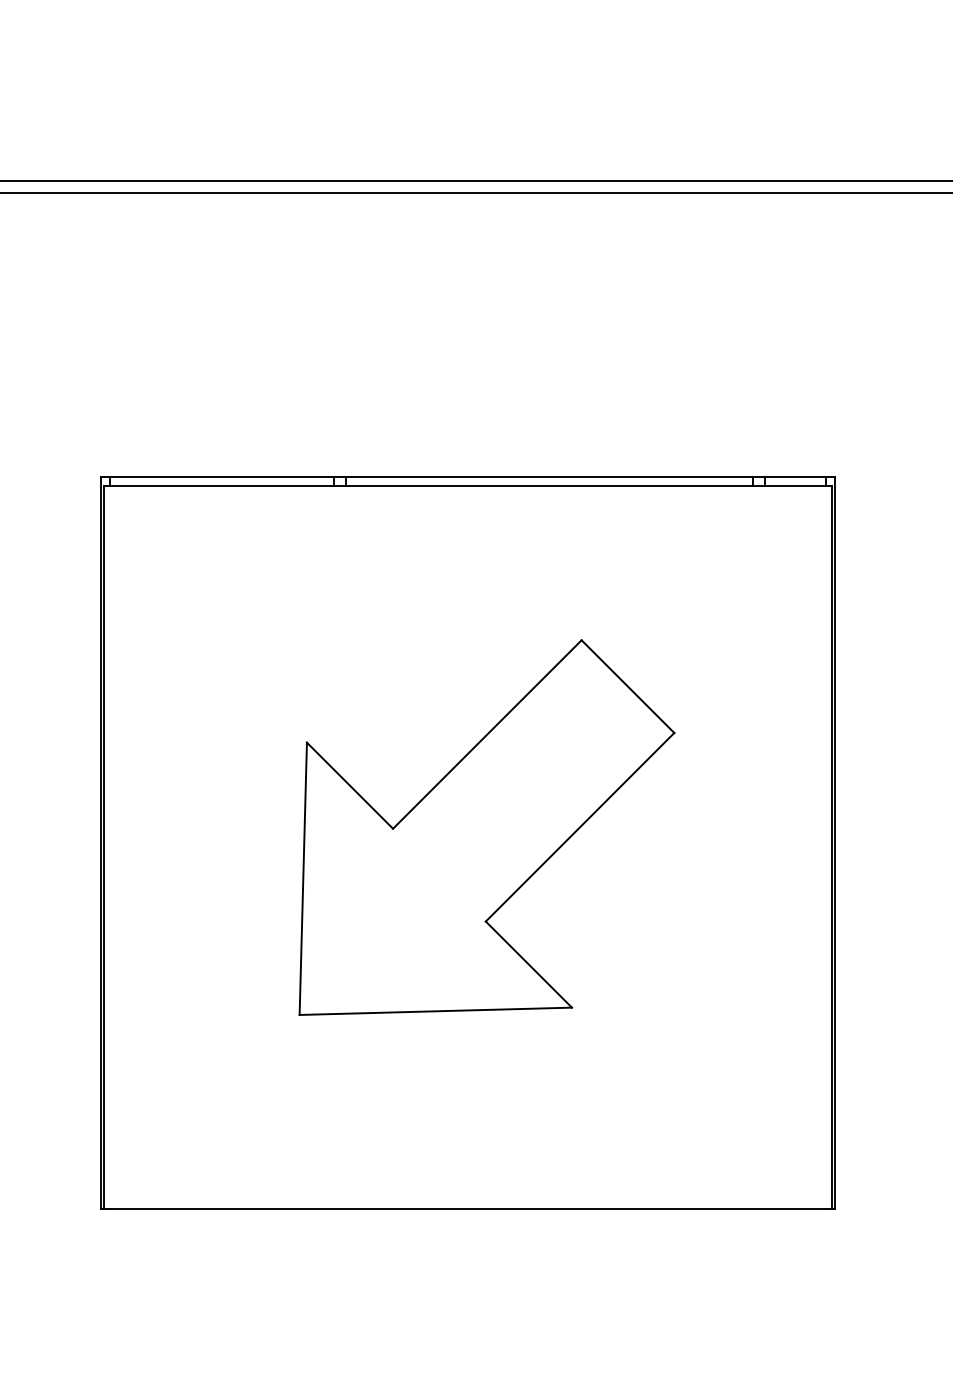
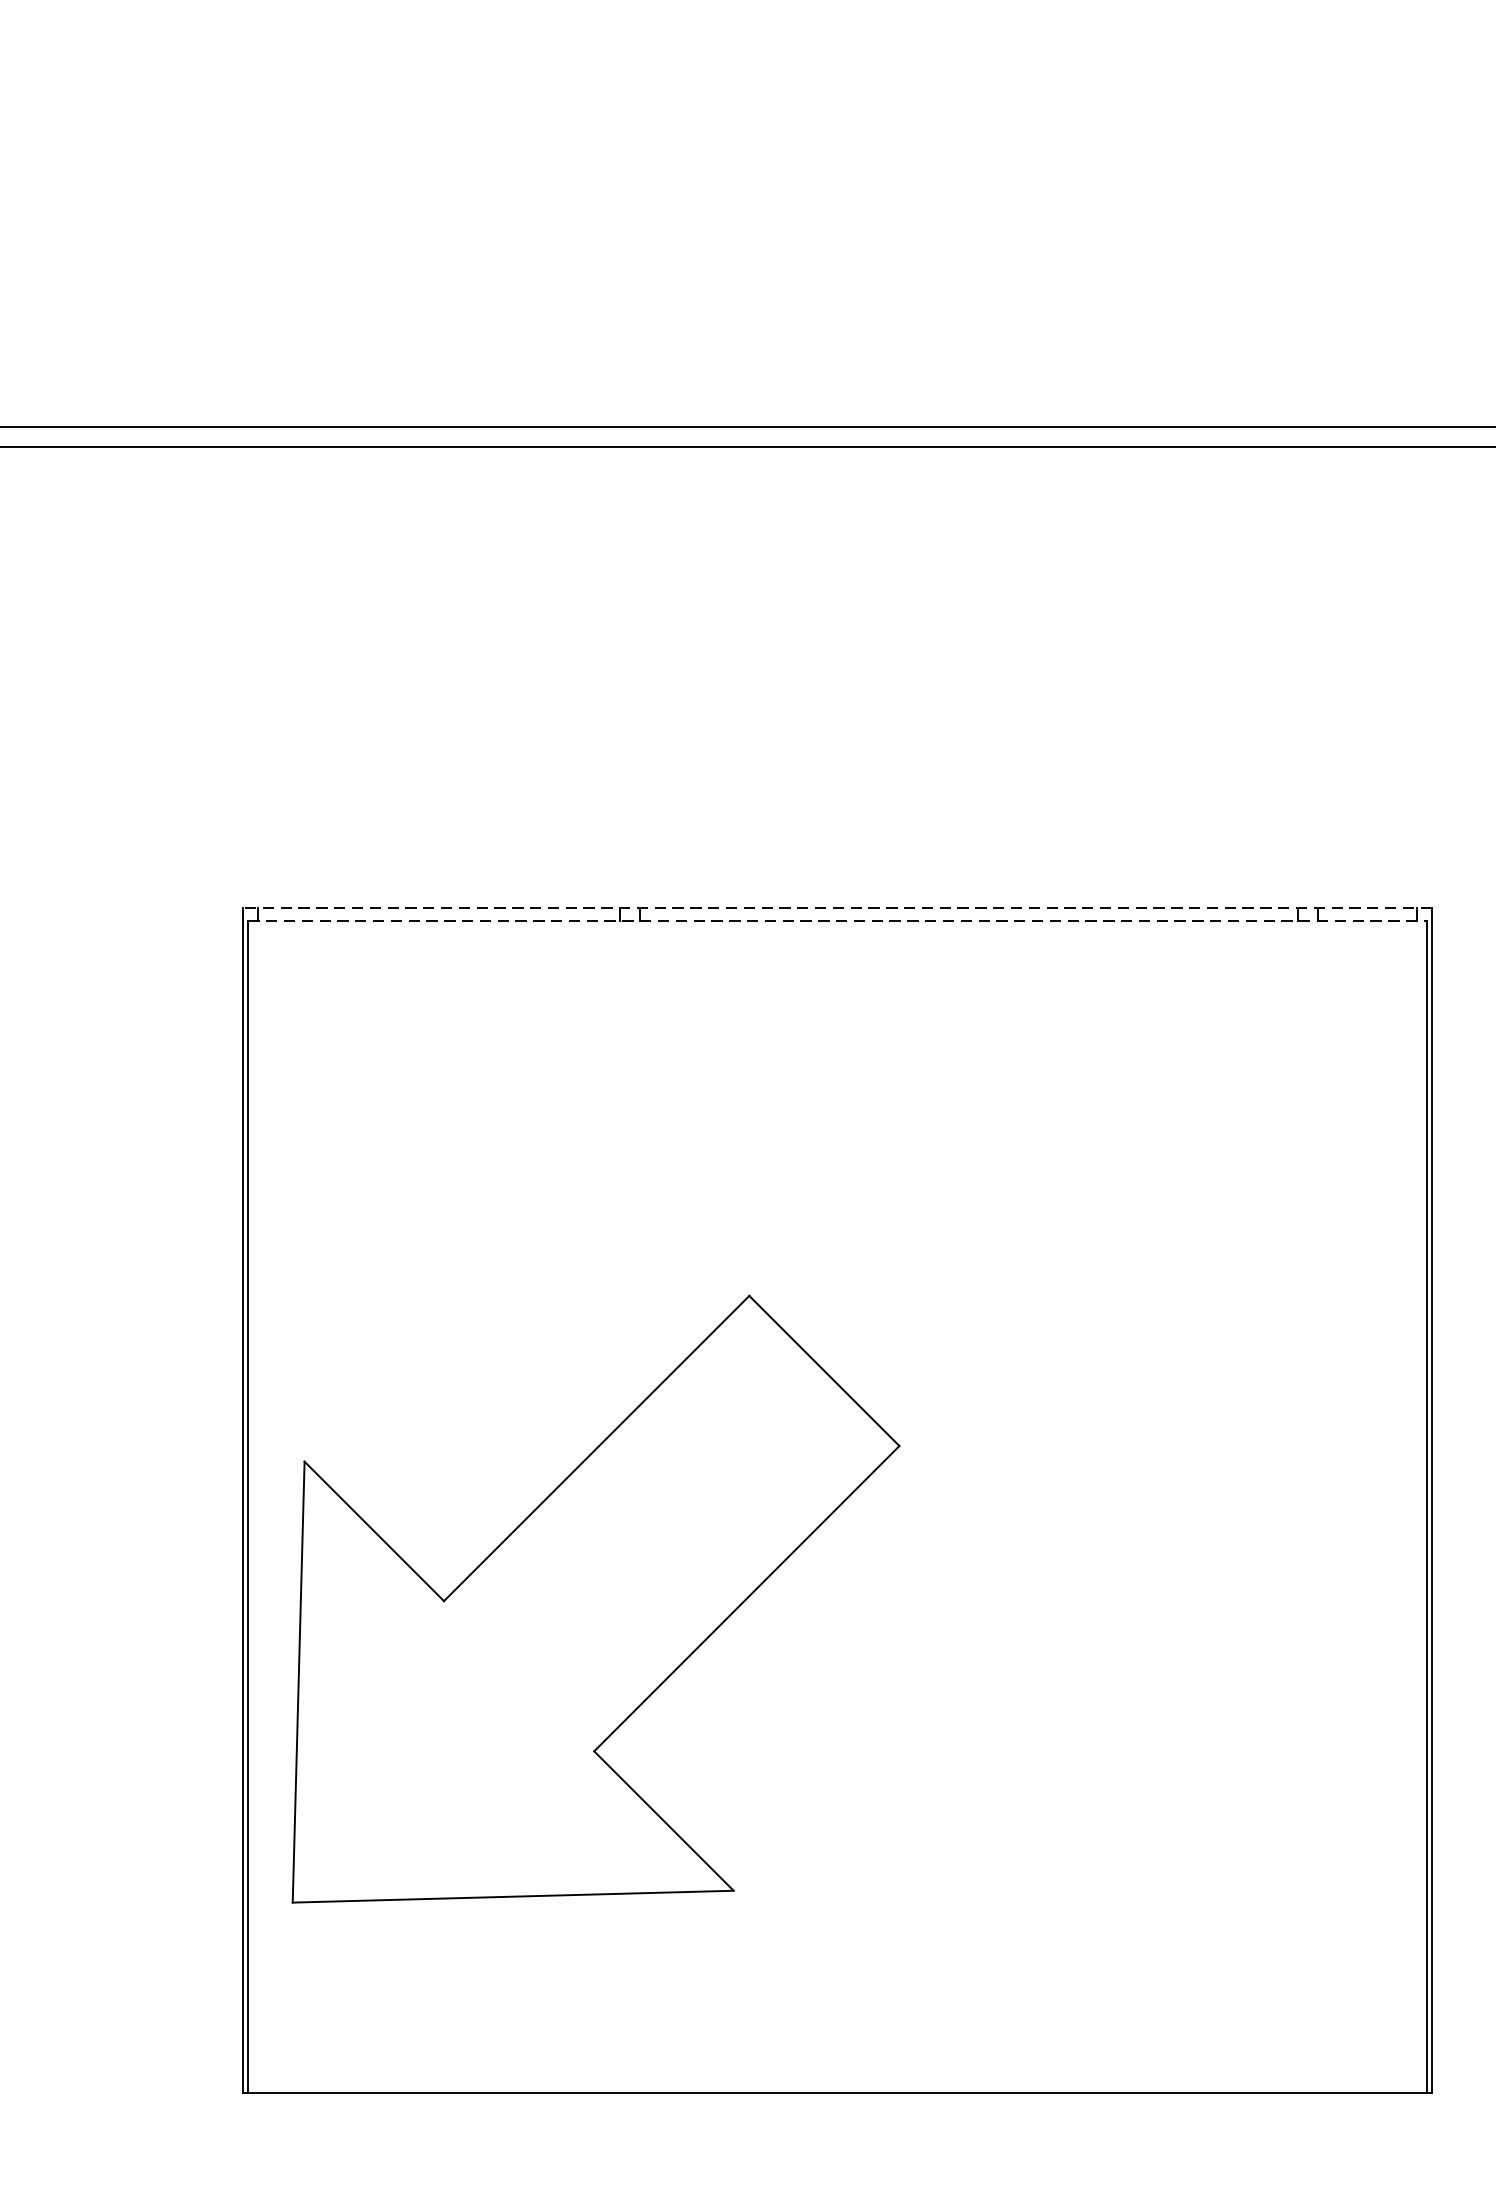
line: (467, 477) -> (836, 907), solid -> dashed
line: (468, 485) -> (838, 920), solid -> dashed
part: (486, 827) -> (595, 1599), moved

